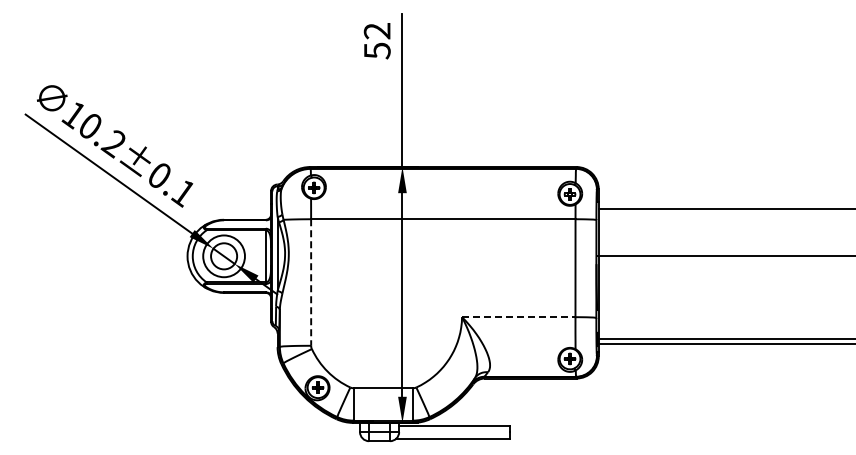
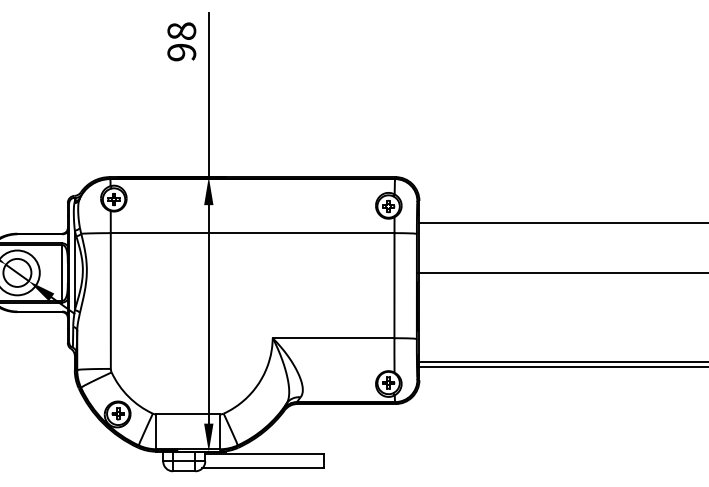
text: (376, 40) -> (180, 41), 52 -> 98
line: (311, 283) -> (111, 302), dashed -> solid
line: (518, 317) -> (333, 338), dashed -> solid

